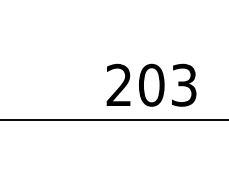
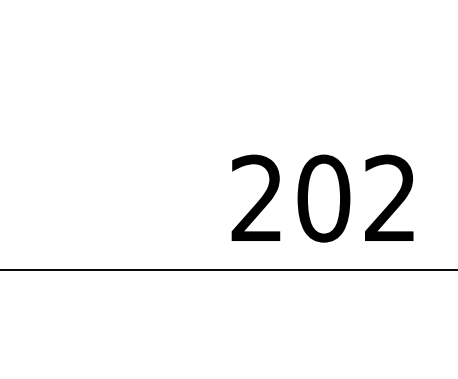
text: (183, 85) -> (388, 199), 203 -> 202

